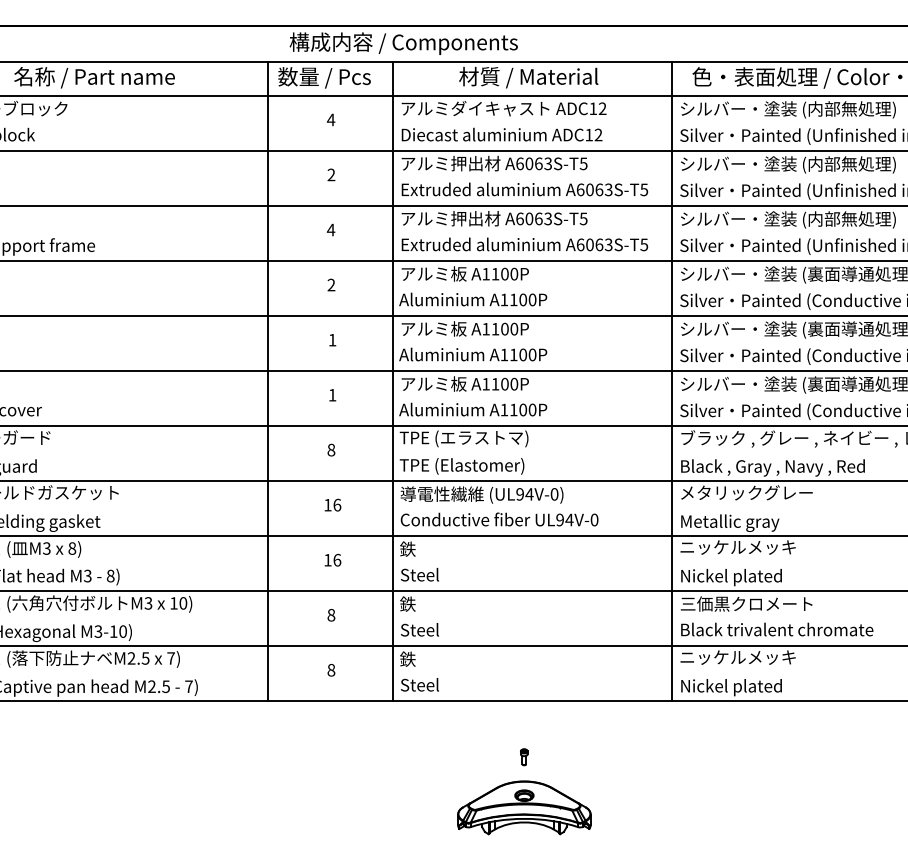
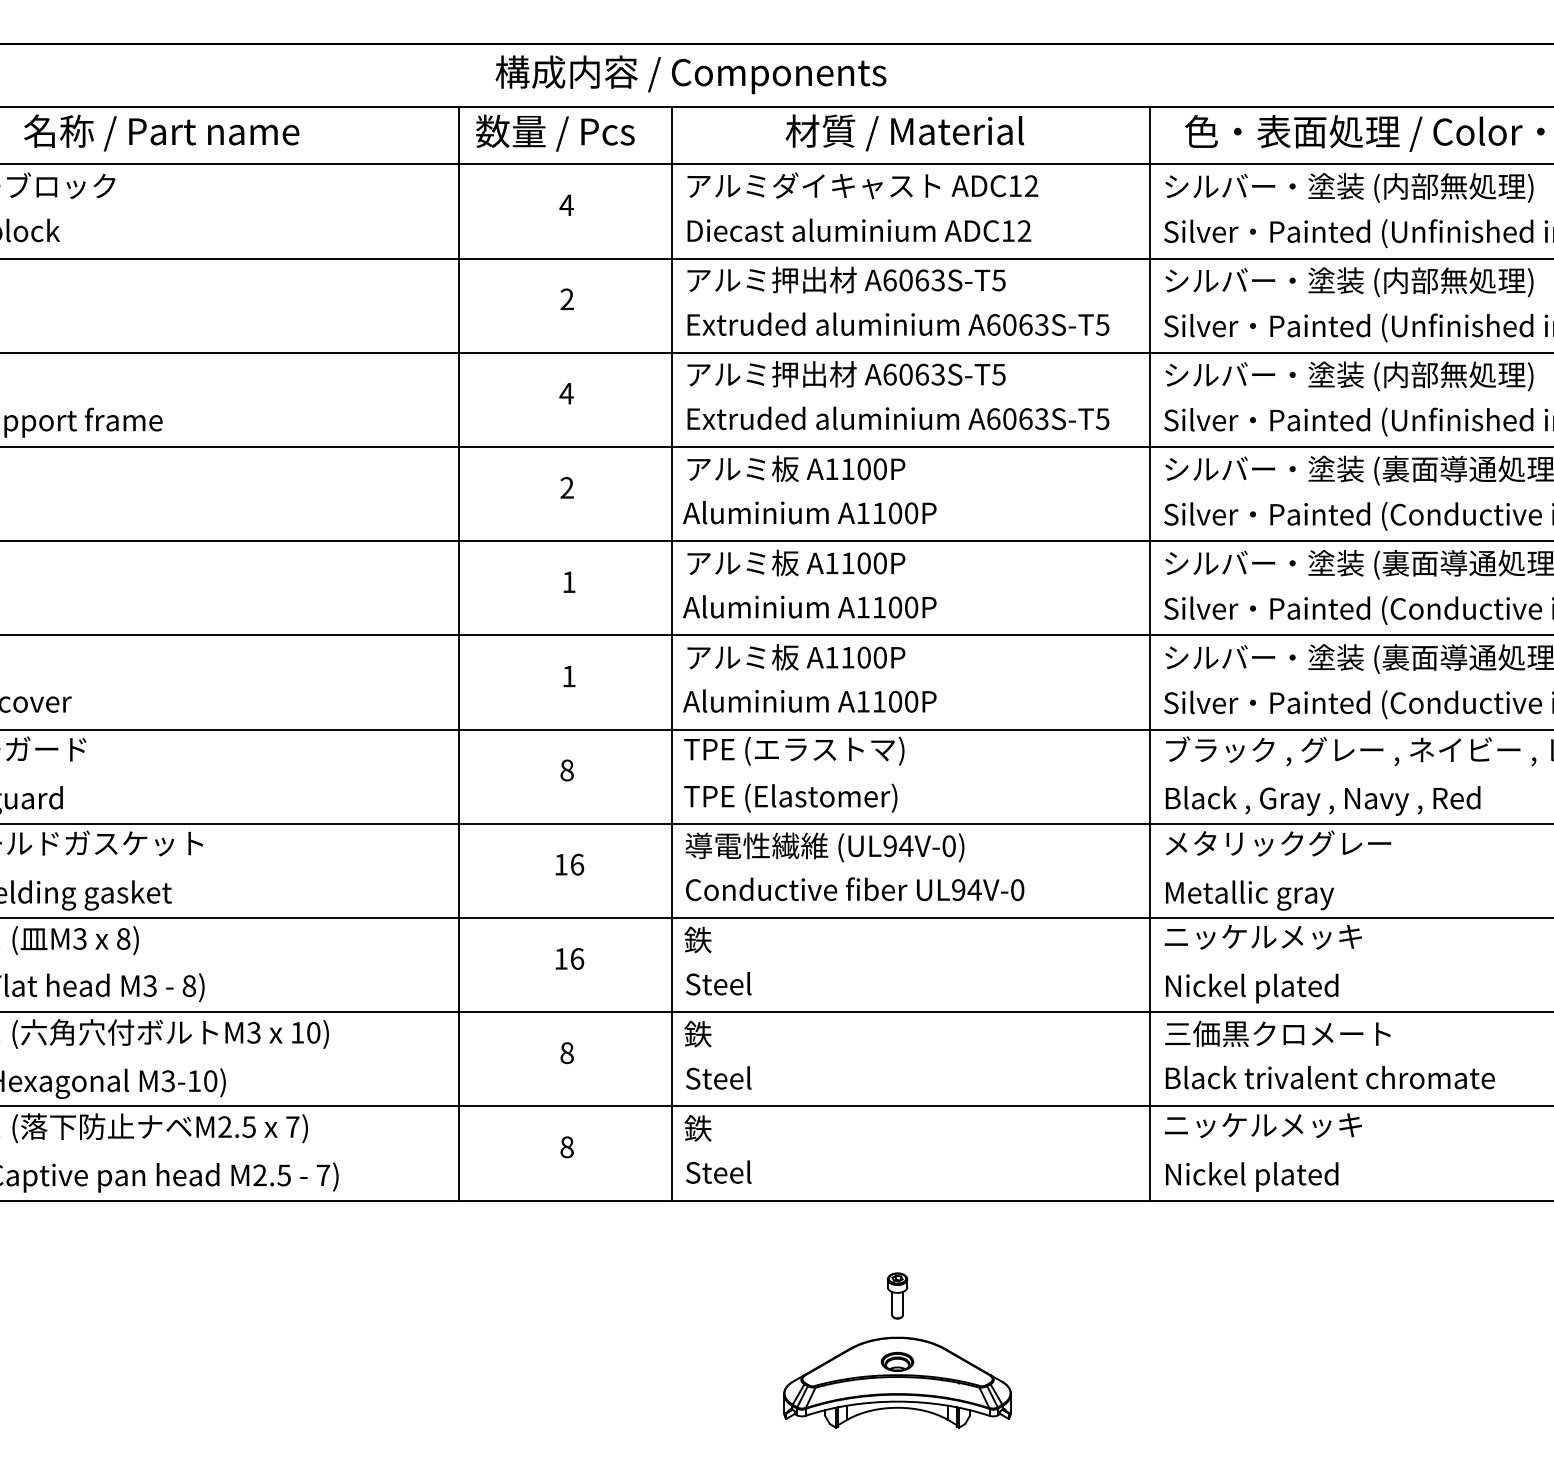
part: (523, 757) -> (895, 1296), size x1.67

